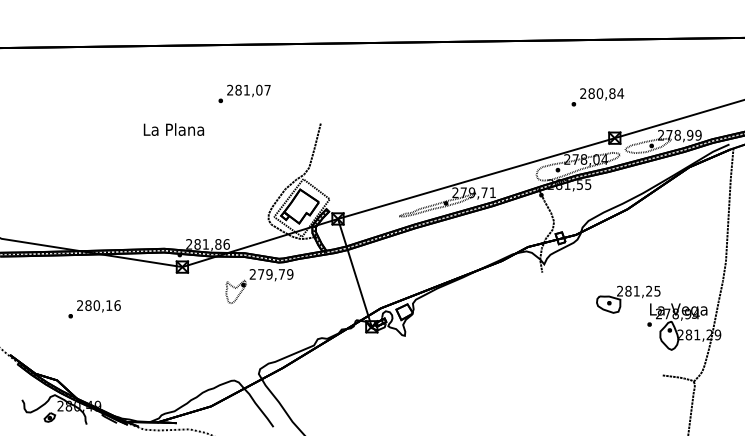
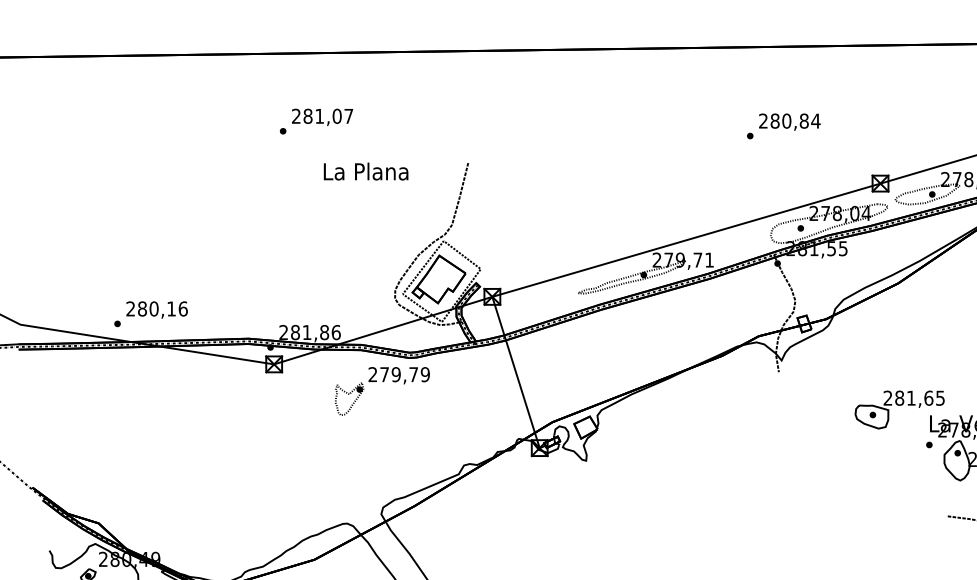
text: (244, 93) -> (316, 120), moved
text: (597, 97) -> (783, 126), moved
text: (173, 129) -> (365, 171), moved
text: (649, 290) -> (929, 397), 281,25 -> 281,65
text: (94, 309) -> (150, 314), moved

